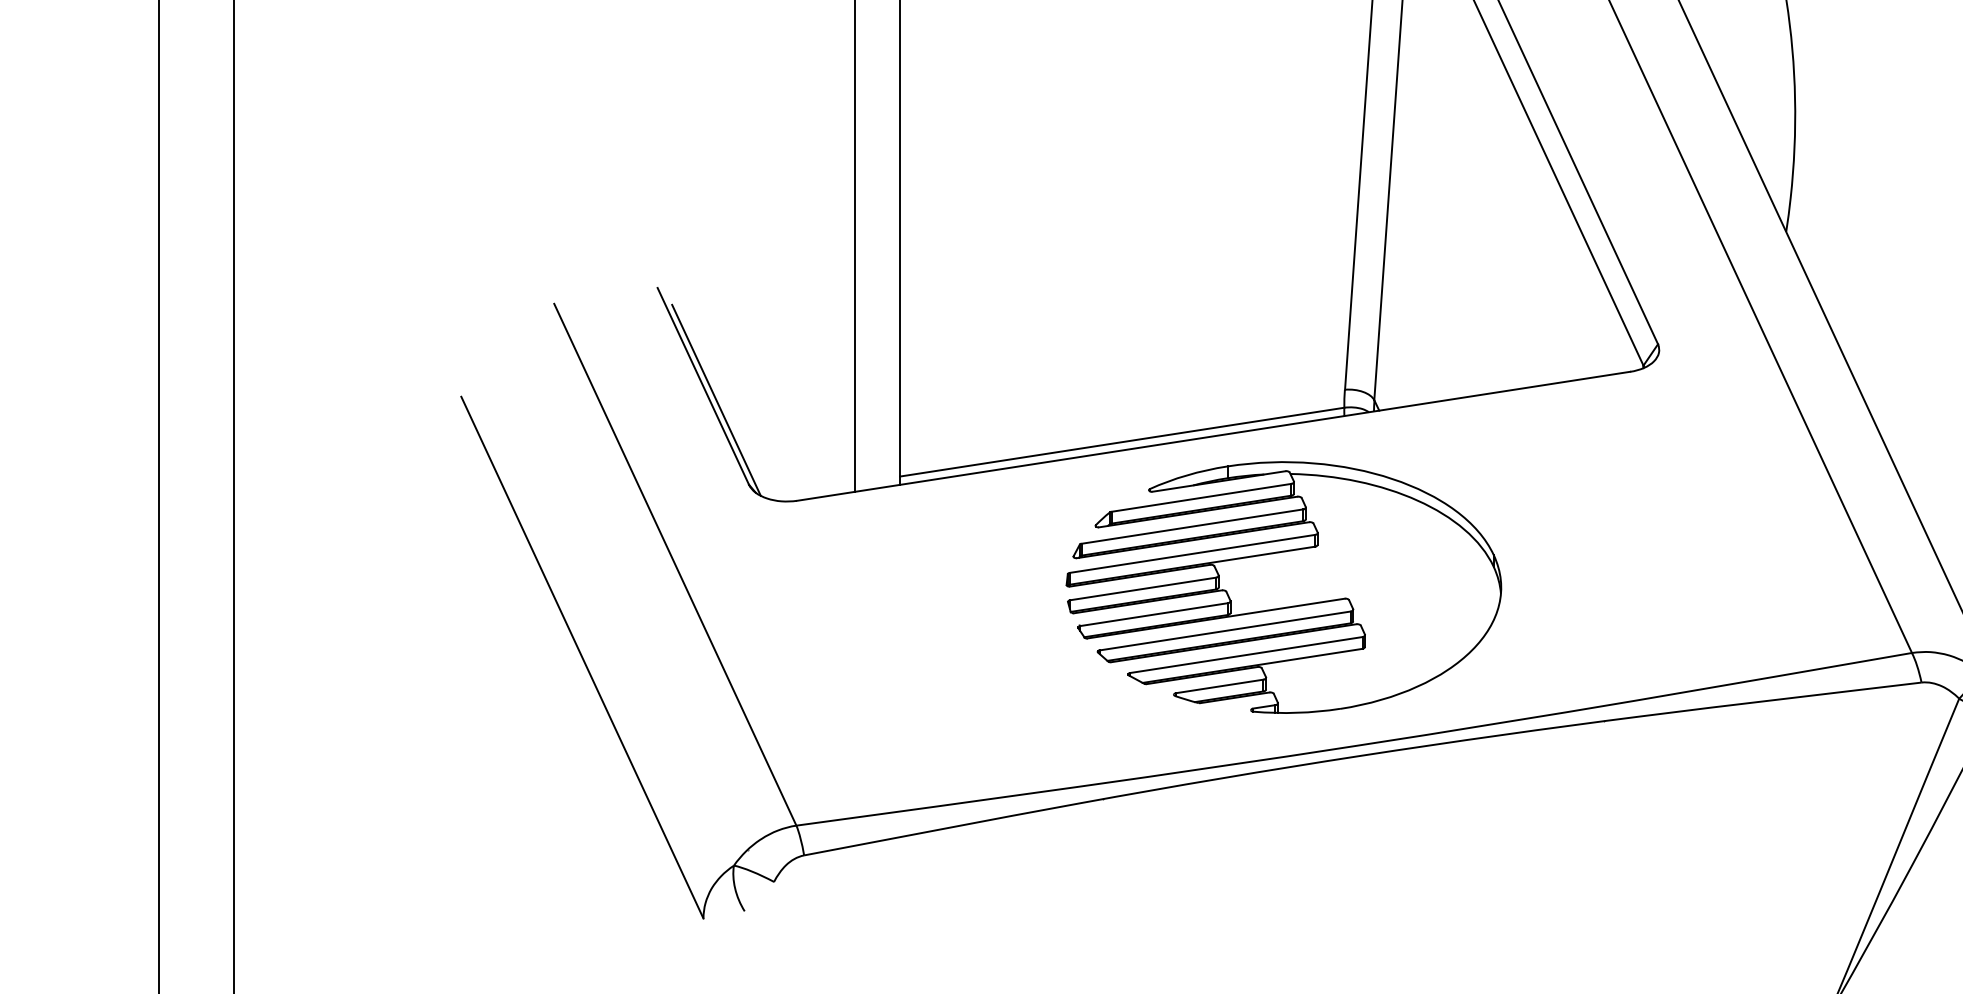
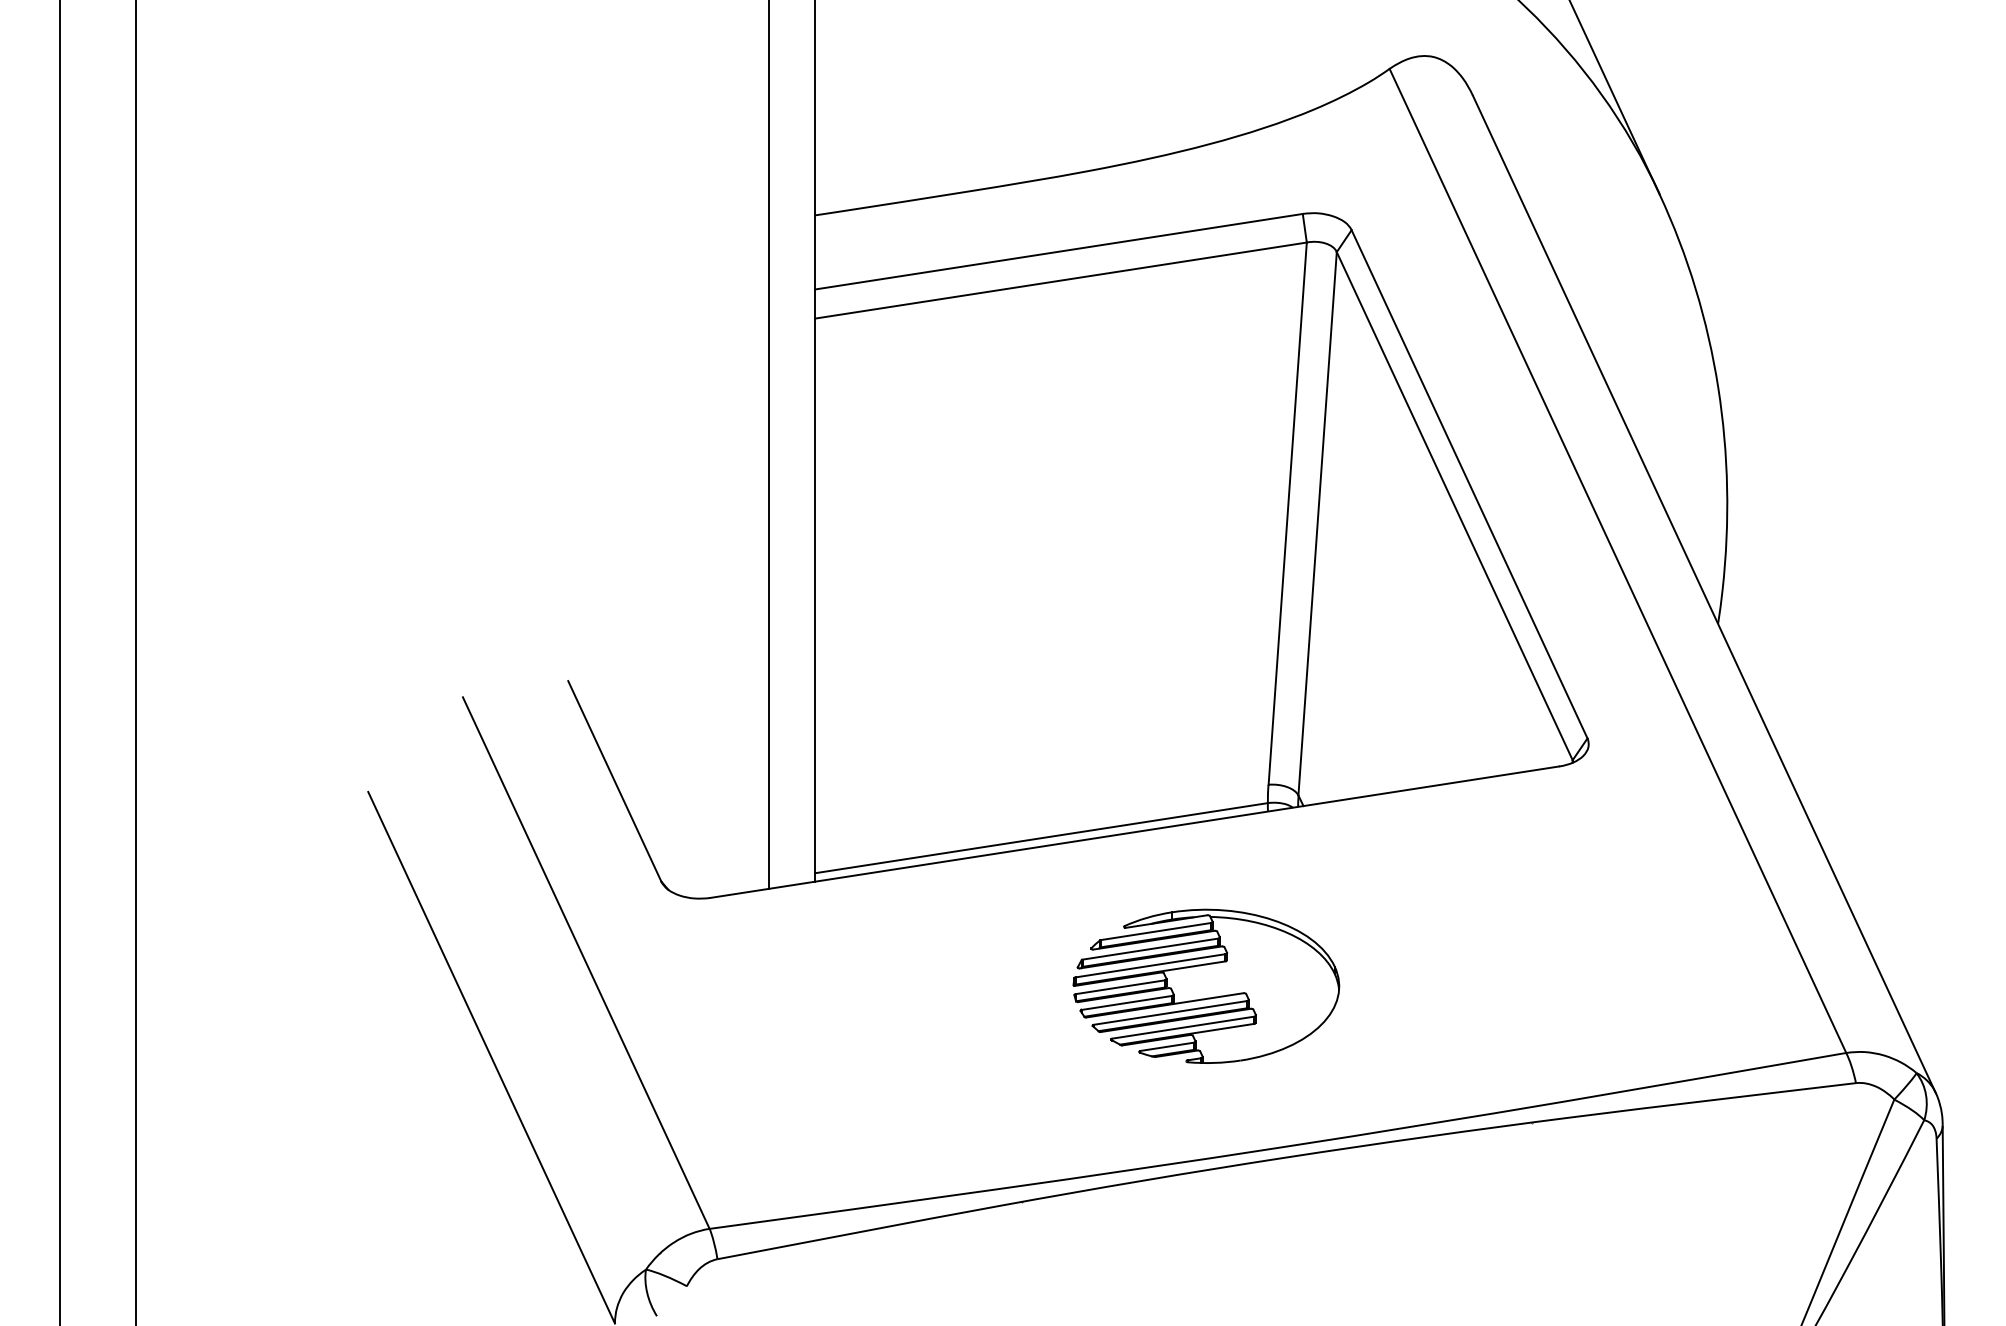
line: (716, 400) -> (628, 795), removed
part: (1284, 587) -> (1206, 986), size x0.6

